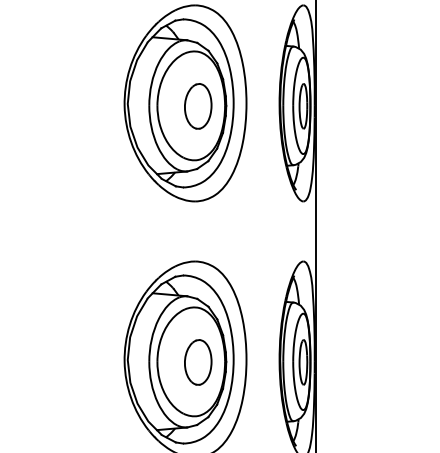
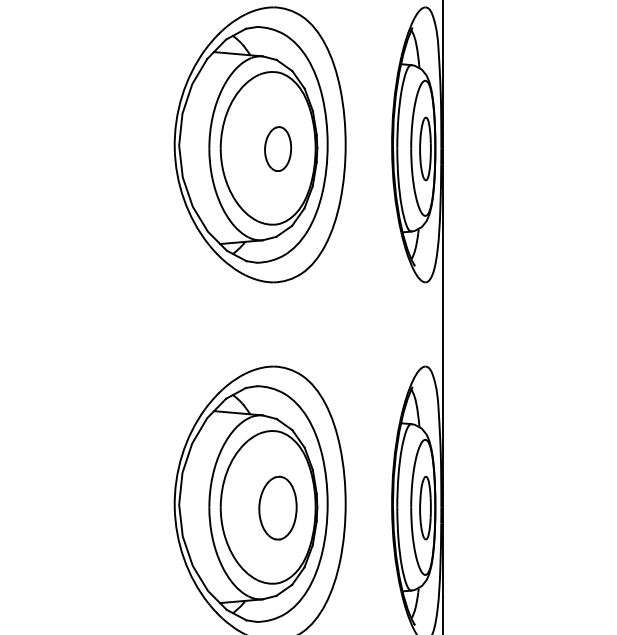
part: (198, 106) -> (278, 149), size x0.7

